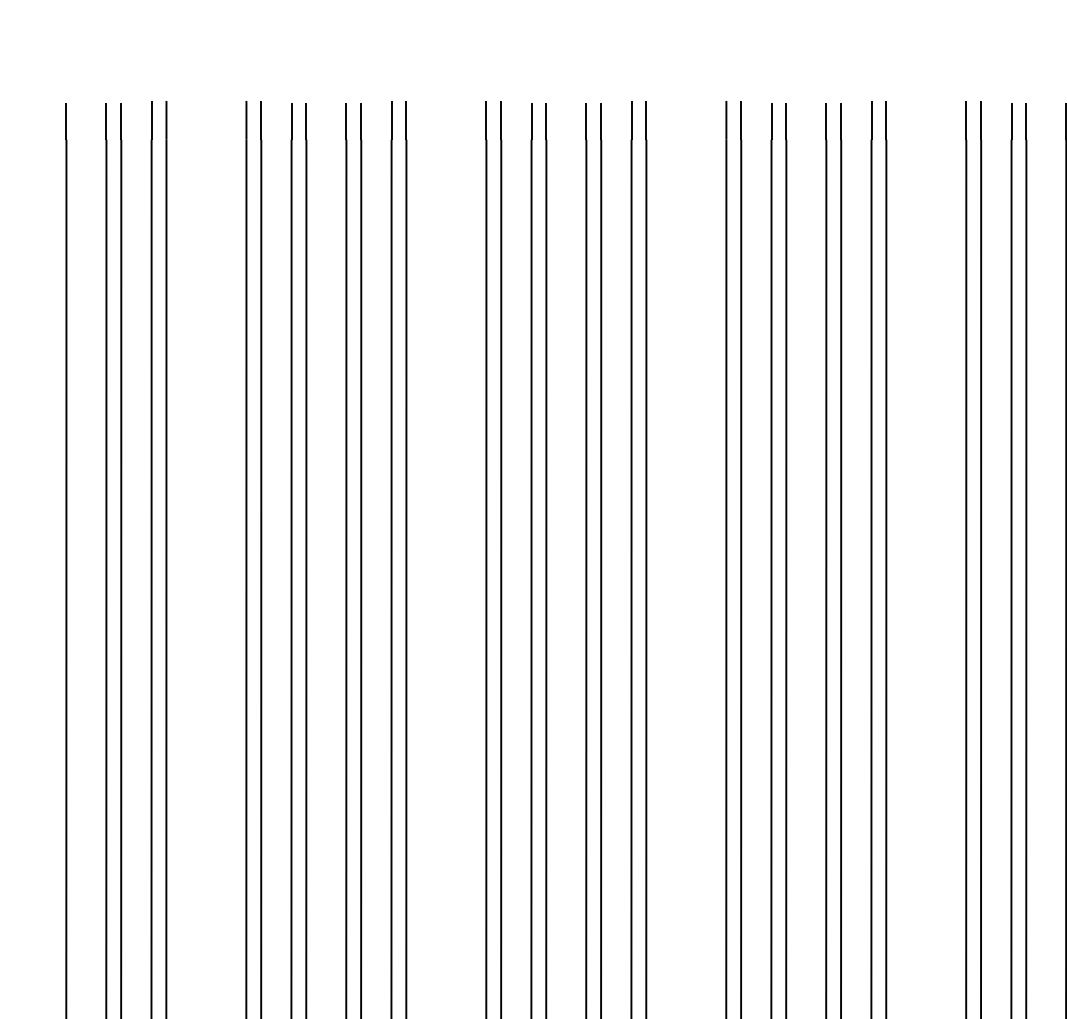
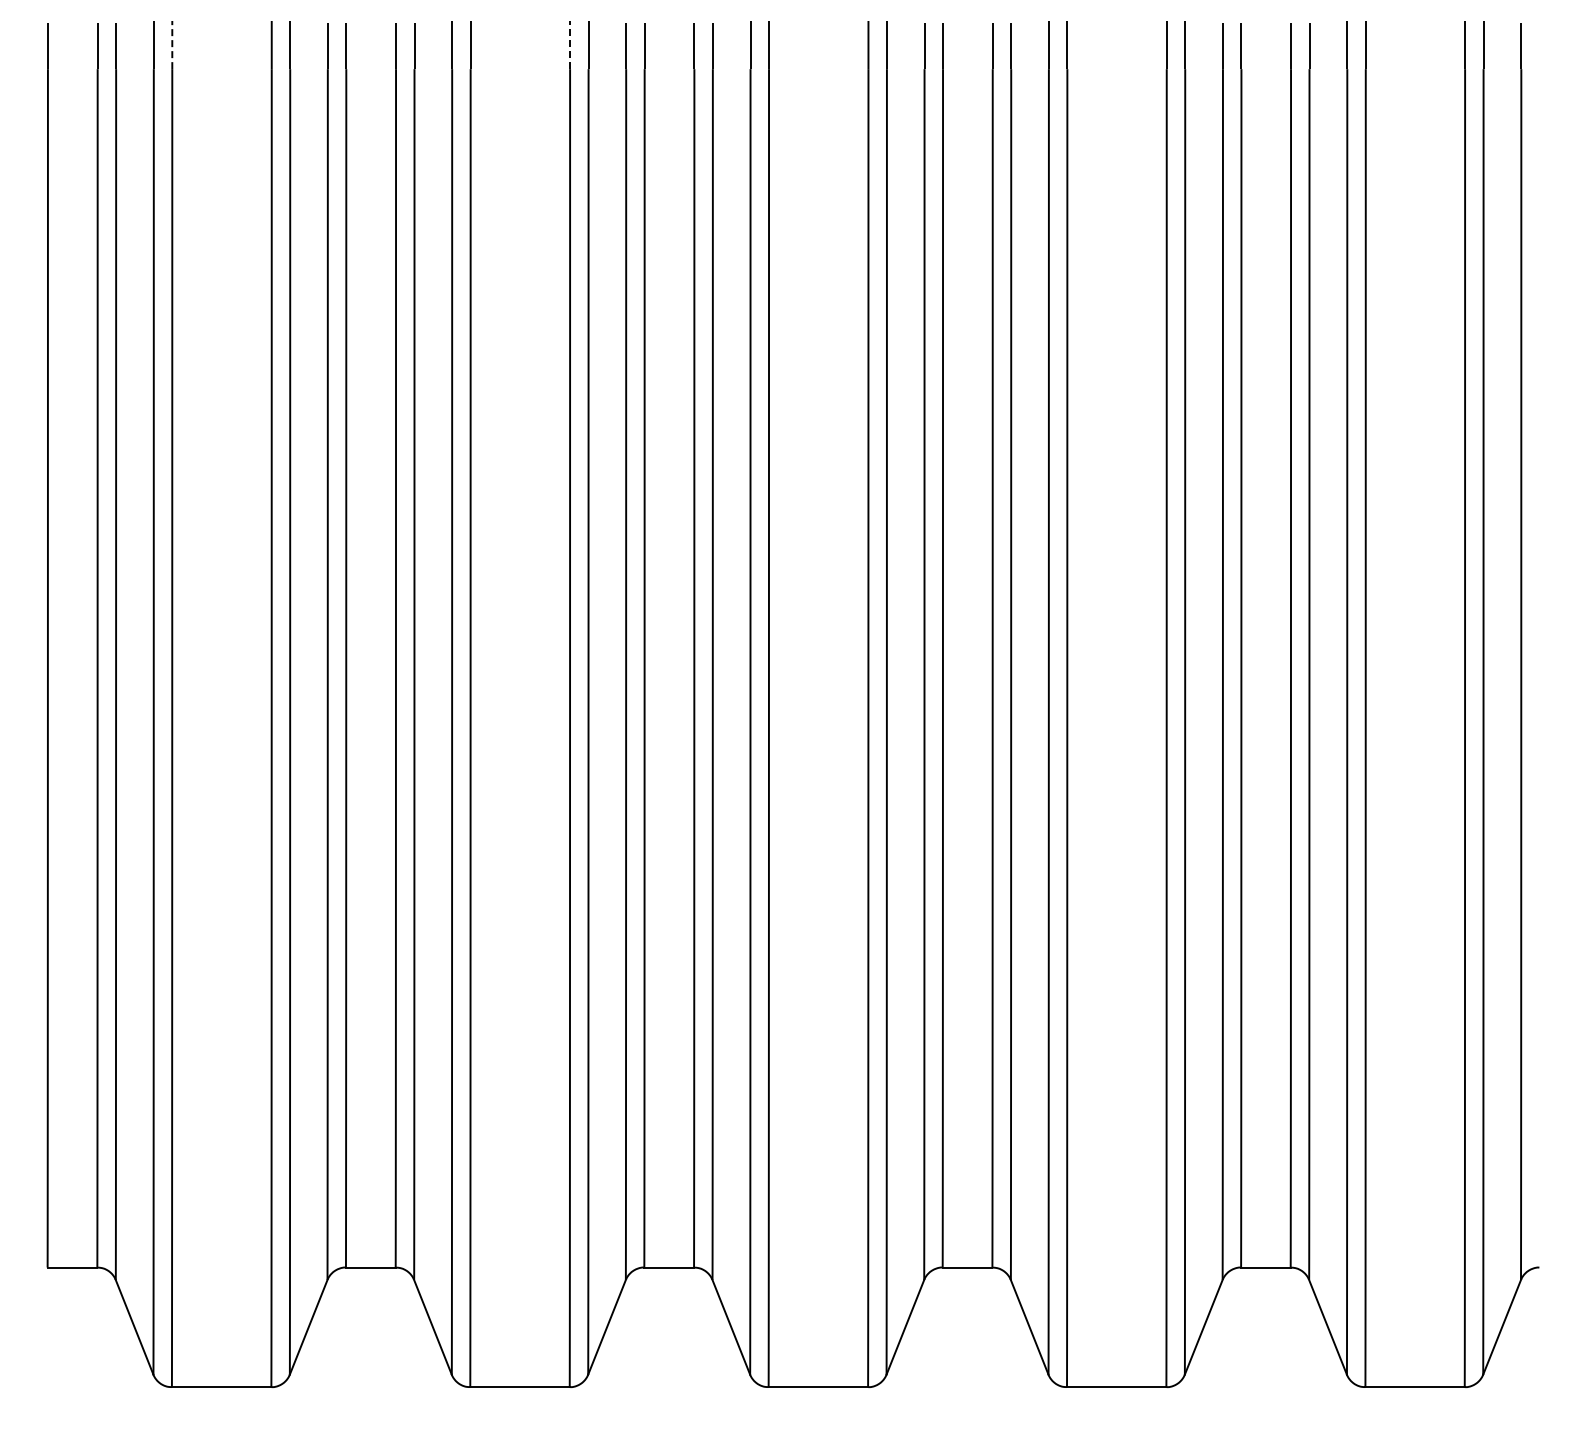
line: (166, 119) -> (172, 44), solid -> dashed
line: (486, 119) -> (570, 44), solid -> dashed

